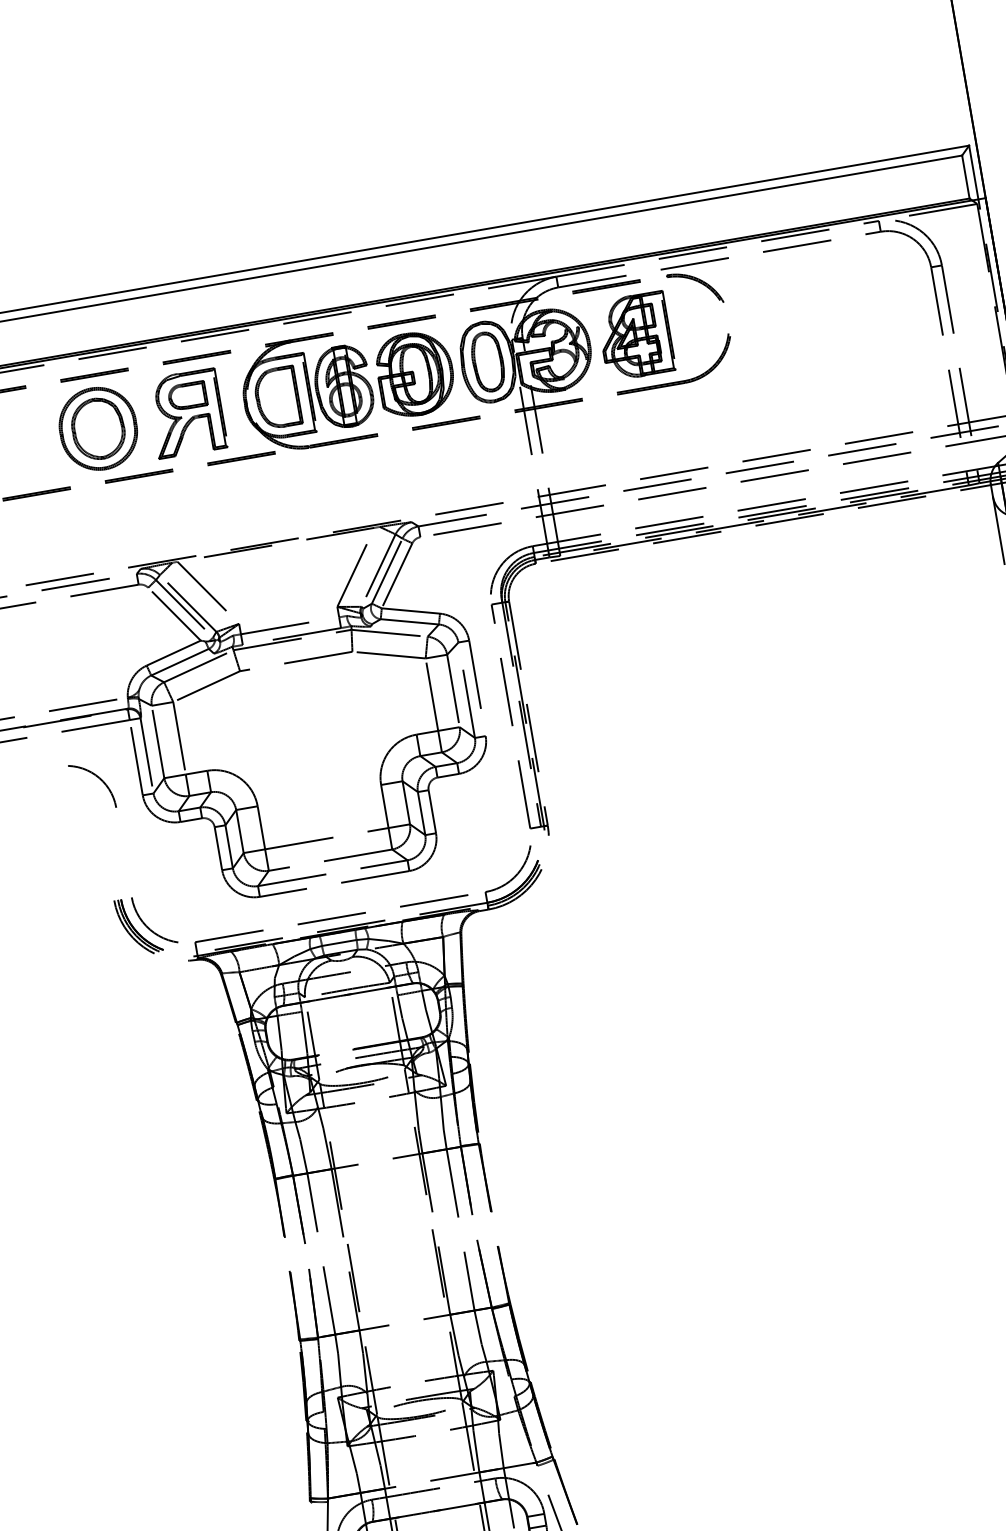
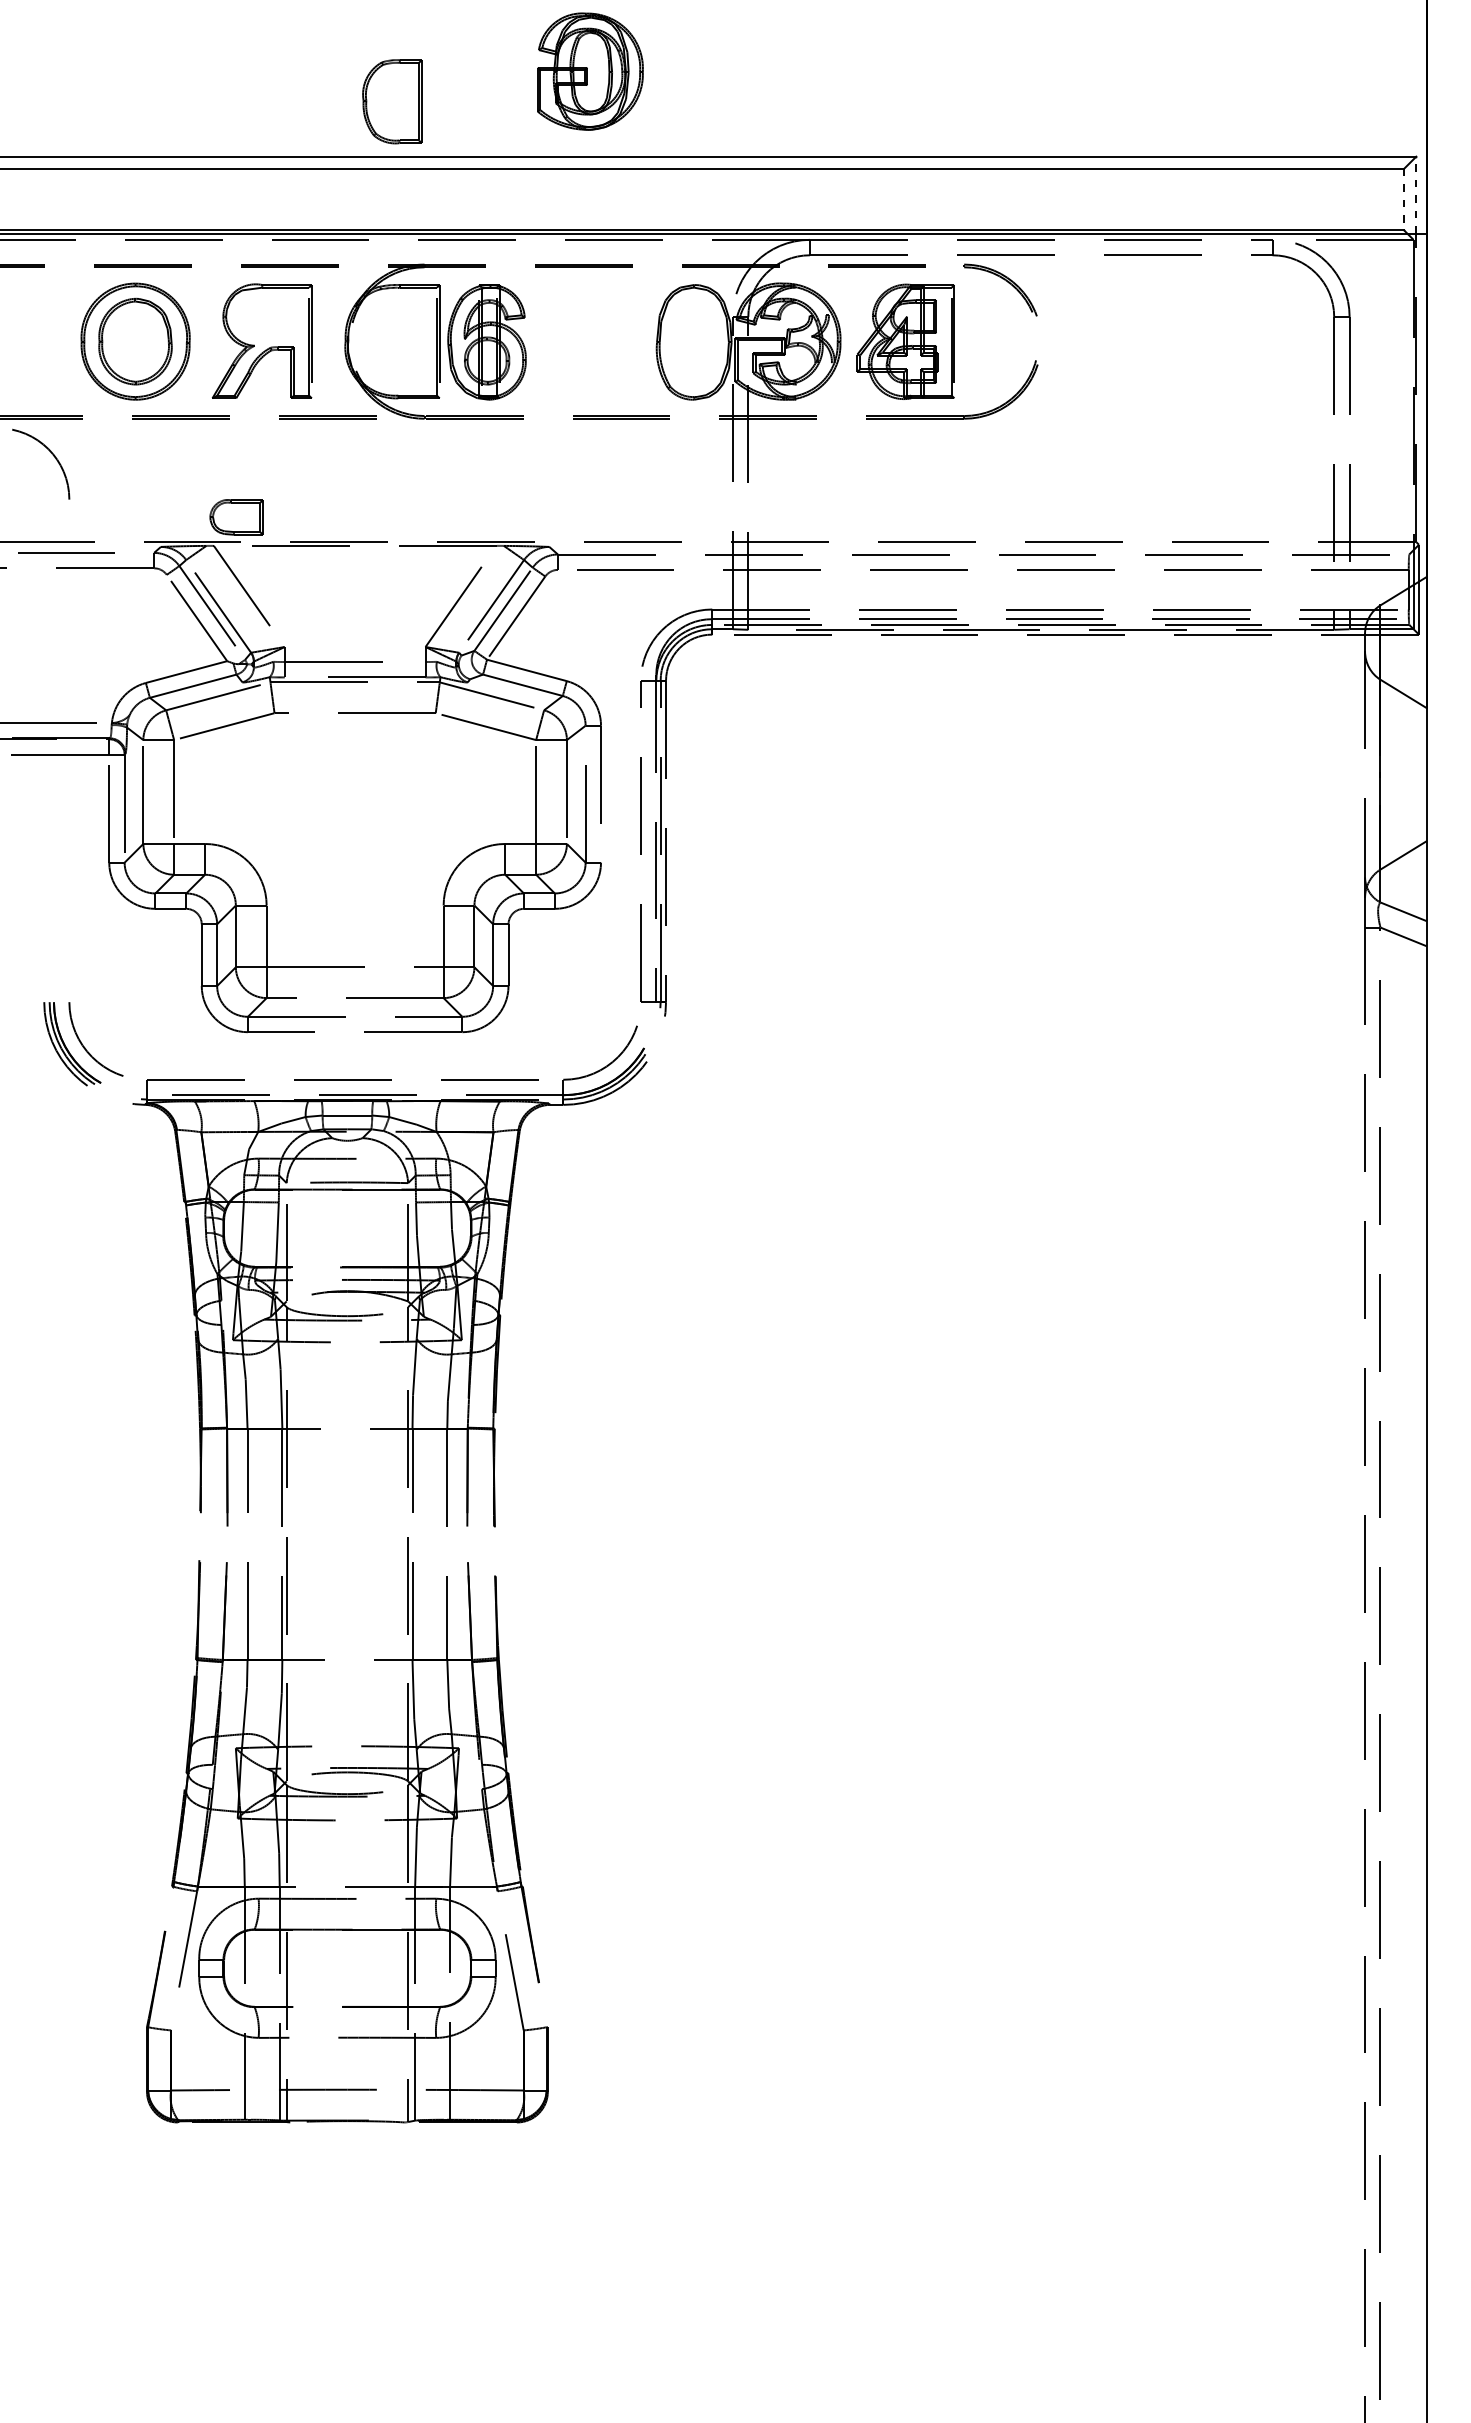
line: (973, 172) -> (1416, 195), solid -> dashed
line: (966, 176) -> (1404, 199), solid -> dashed
part: (487, 362) -> (693, 342), removed
part: (415, 373) -> (590, 71), moved
part: (187, 396) -> (236, 517), moved
part: (277, 397) -> (392, 101), moved
arc: (99, 779) -> (52, 455), moved

